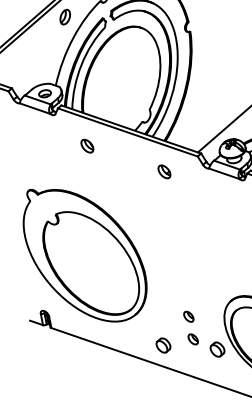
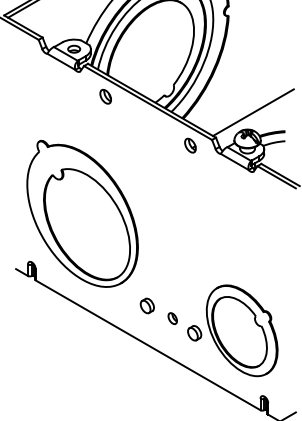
part: (87, 145) -> (105, 96), moved
part: (164, 171) -> (190, 145), moved
part: (188, 316) -> (172, 295), removed
part: (162, 345) -> (146, 305), moved

